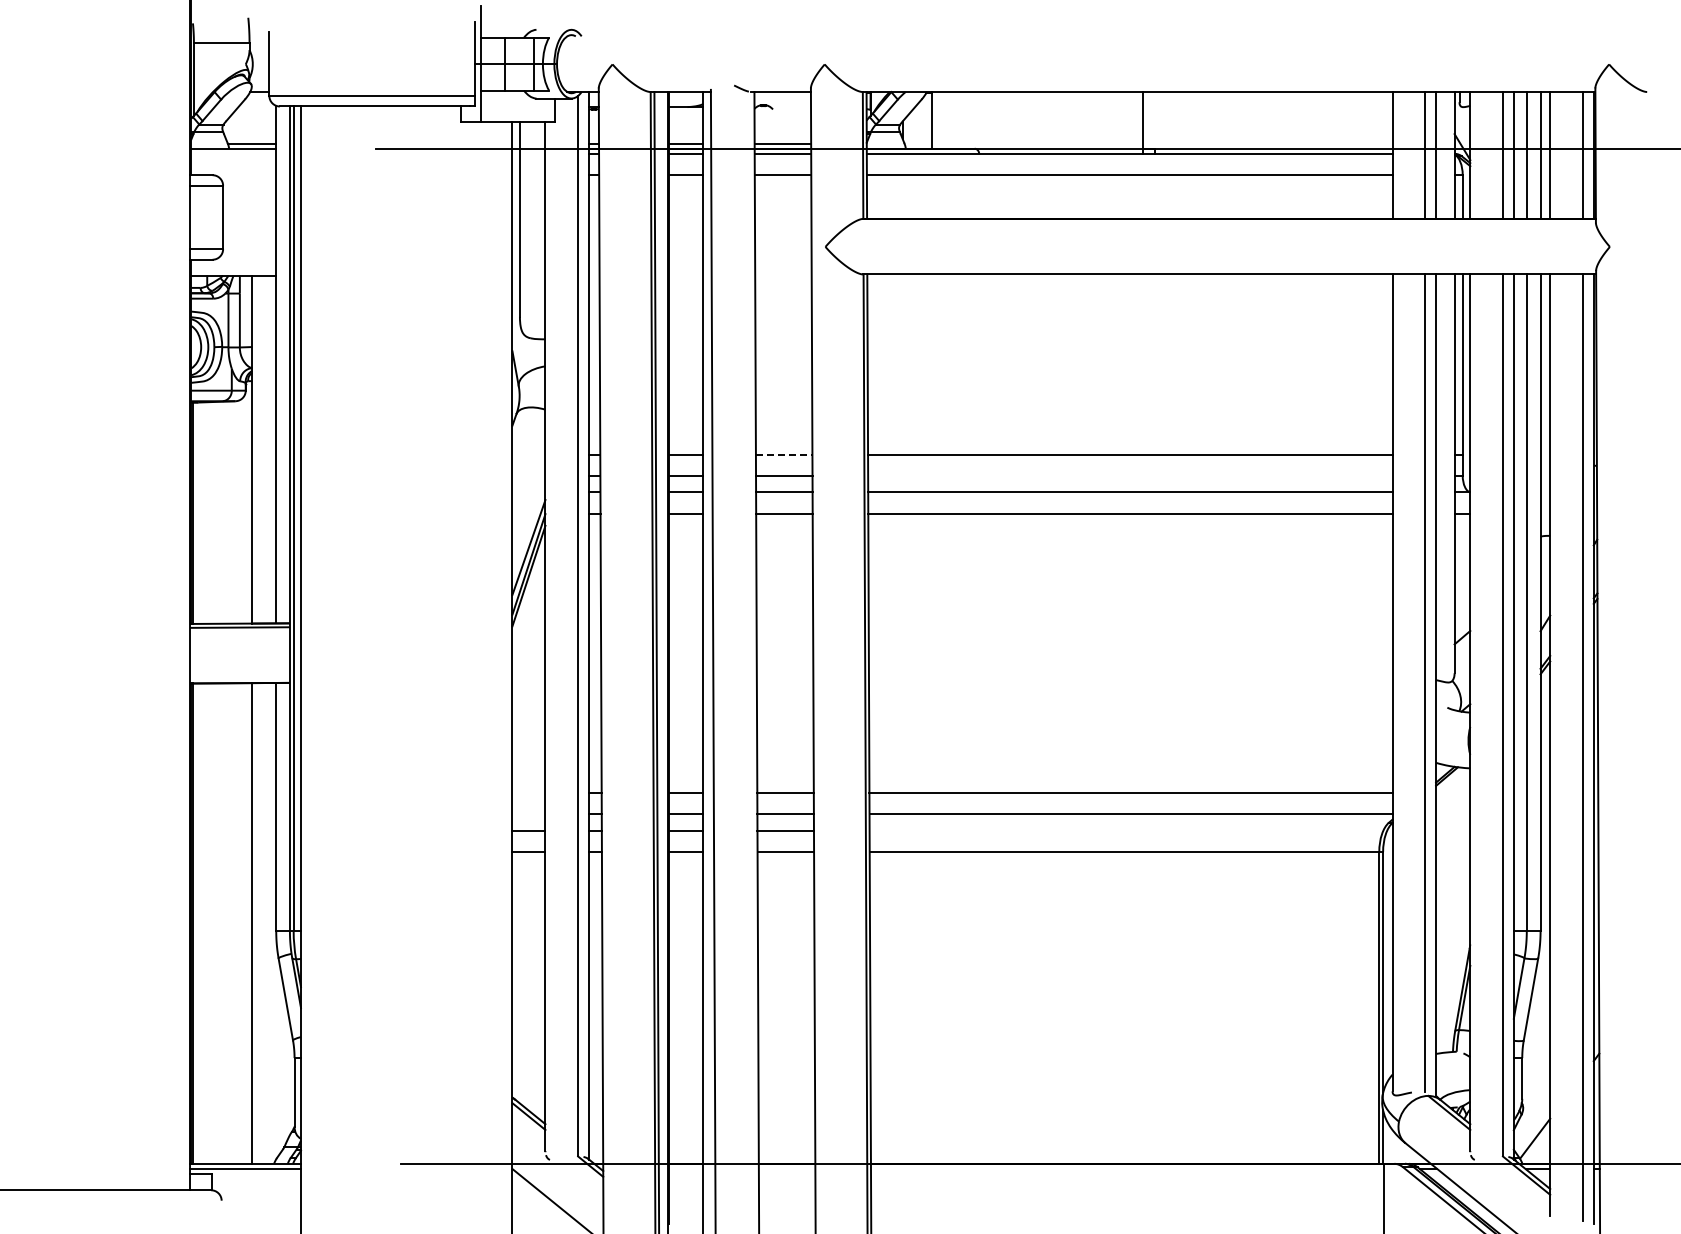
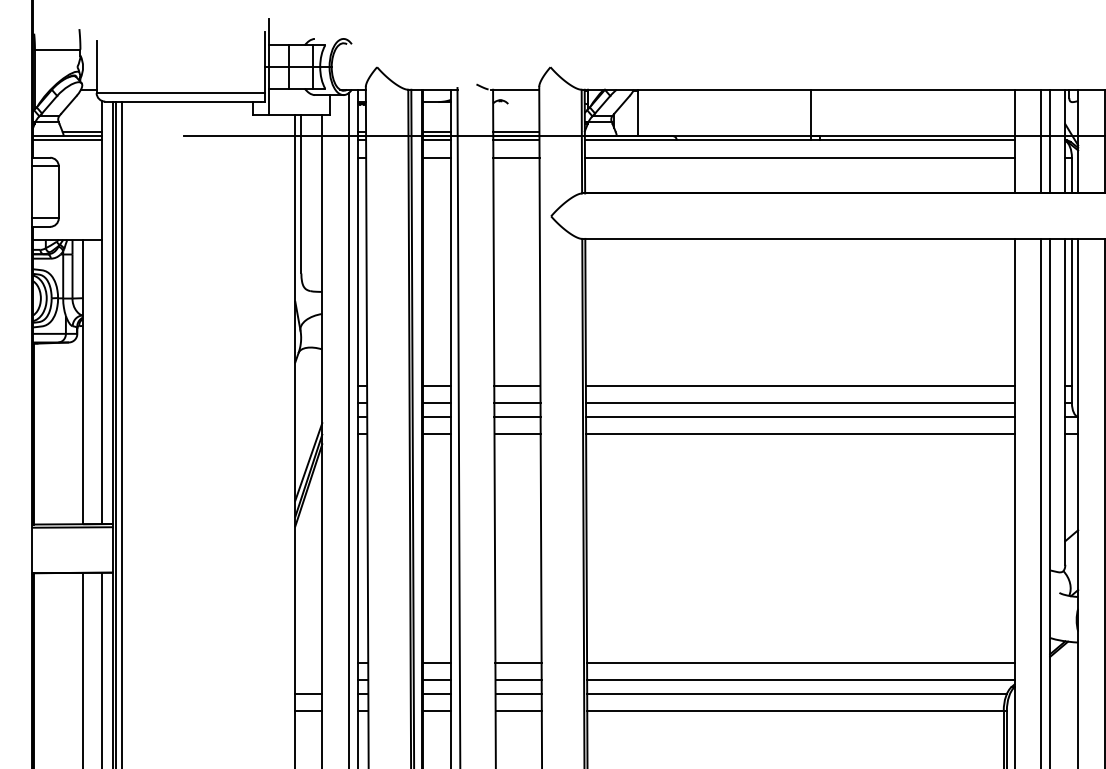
line: (233, 154) -> (67, 140), added
line: (784, 454) -> (517, 386), dashed -> solid
line: (1130, 475) -> (800, 403), added
line: (1126, 830) -> (797, 693), added

